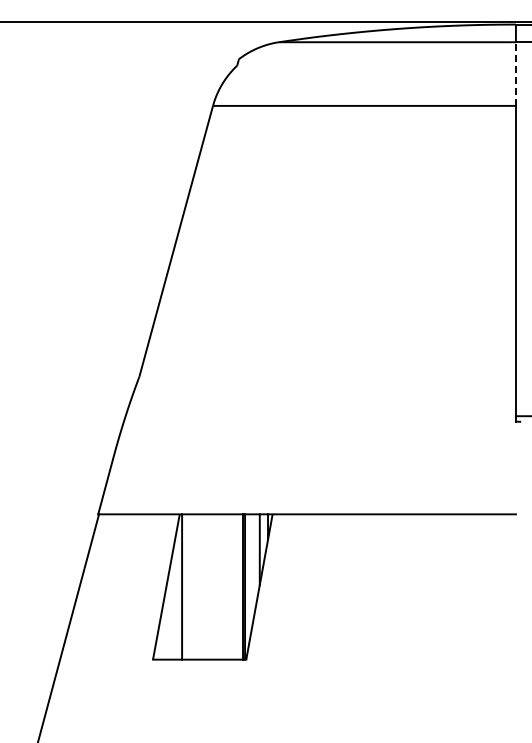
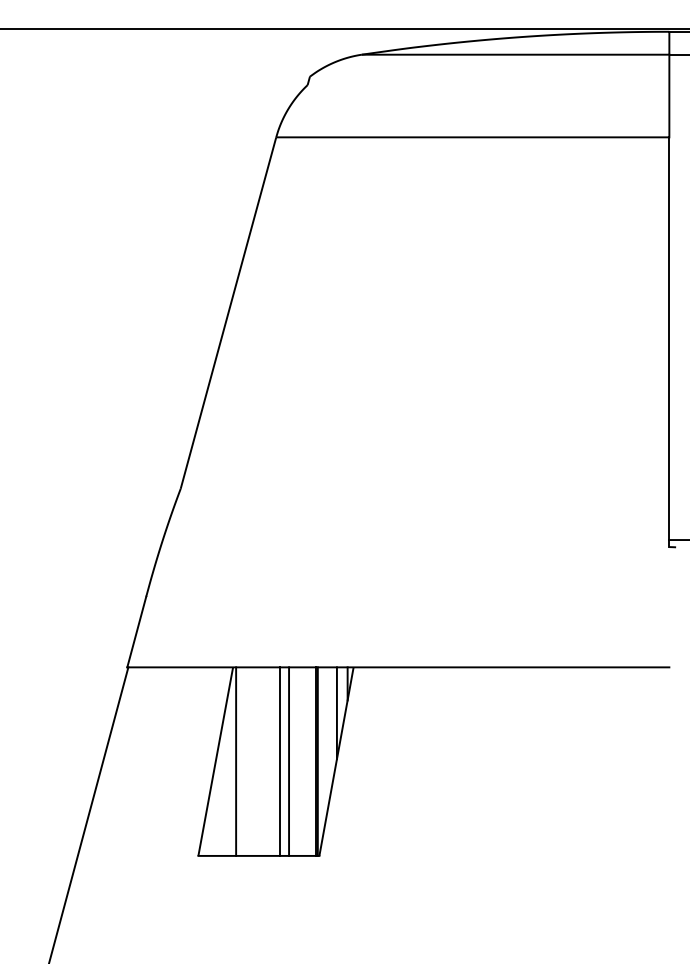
line: (515, 74) -> (668, 96), dashed -> solid
line: (215, 586) -> (279, 761), added
line: (222, 586) -> (288, 761), added

